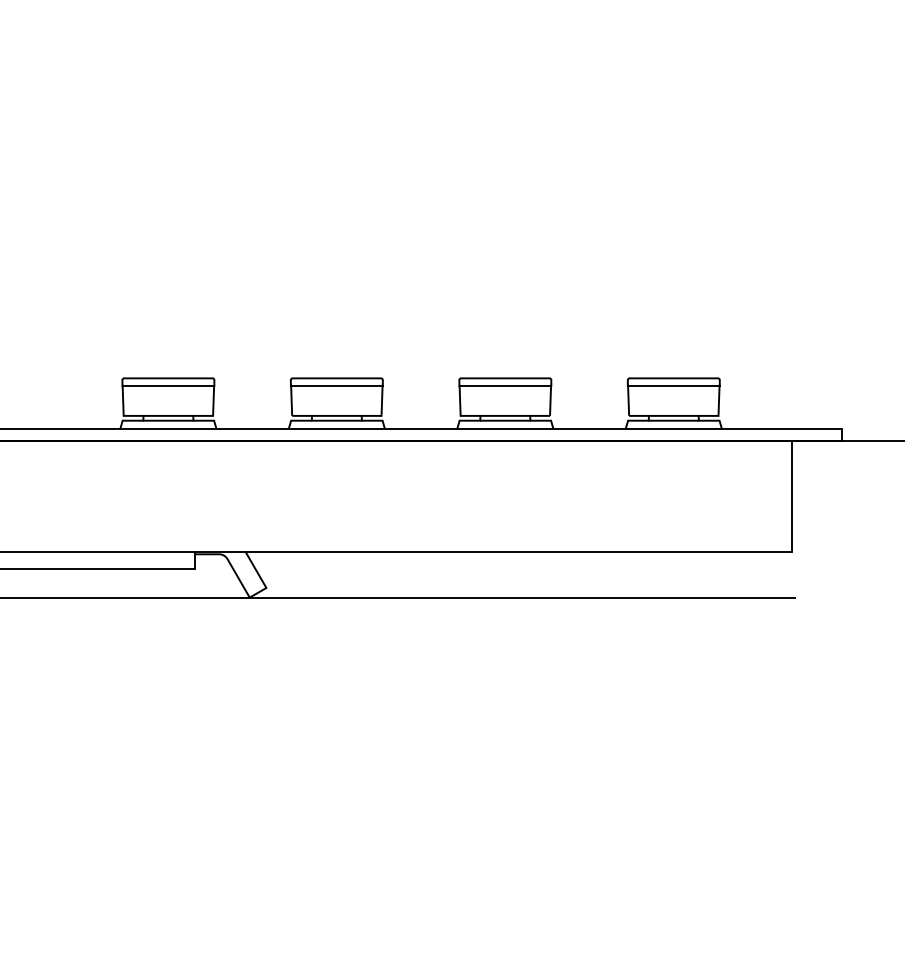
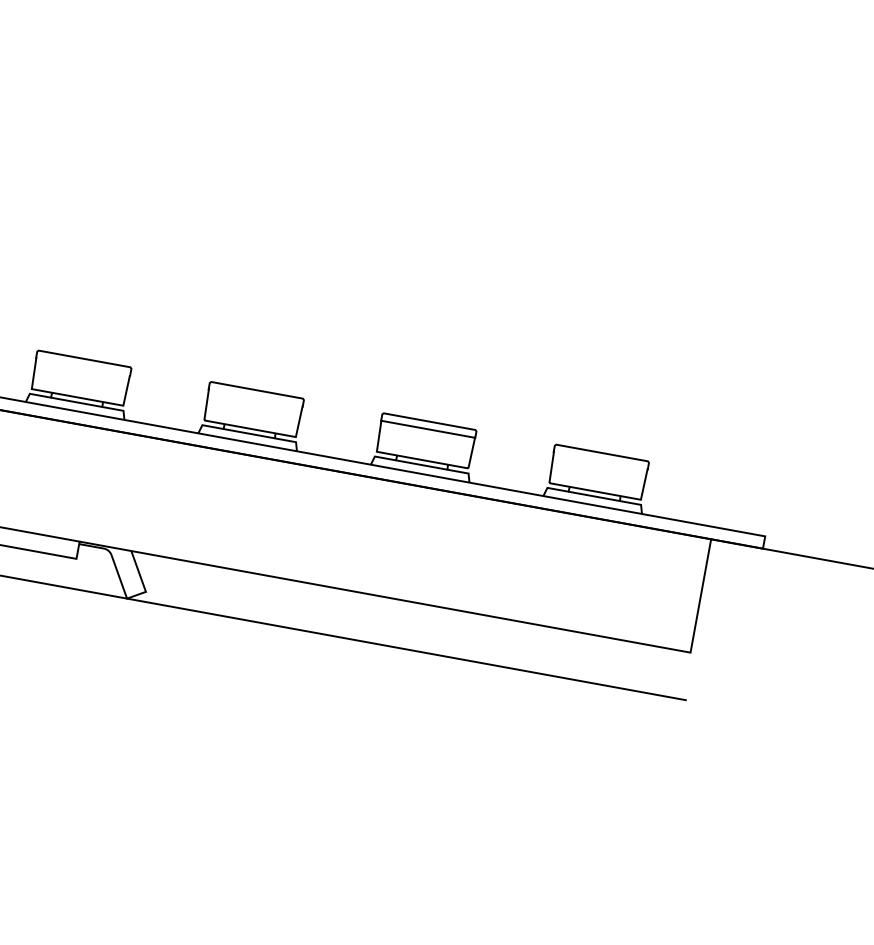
line: (168, 385) -> (83, 366), removed
line: (336, 385) -> (255, 397), removed
line: (673, 385) -> (600, 460), removed

